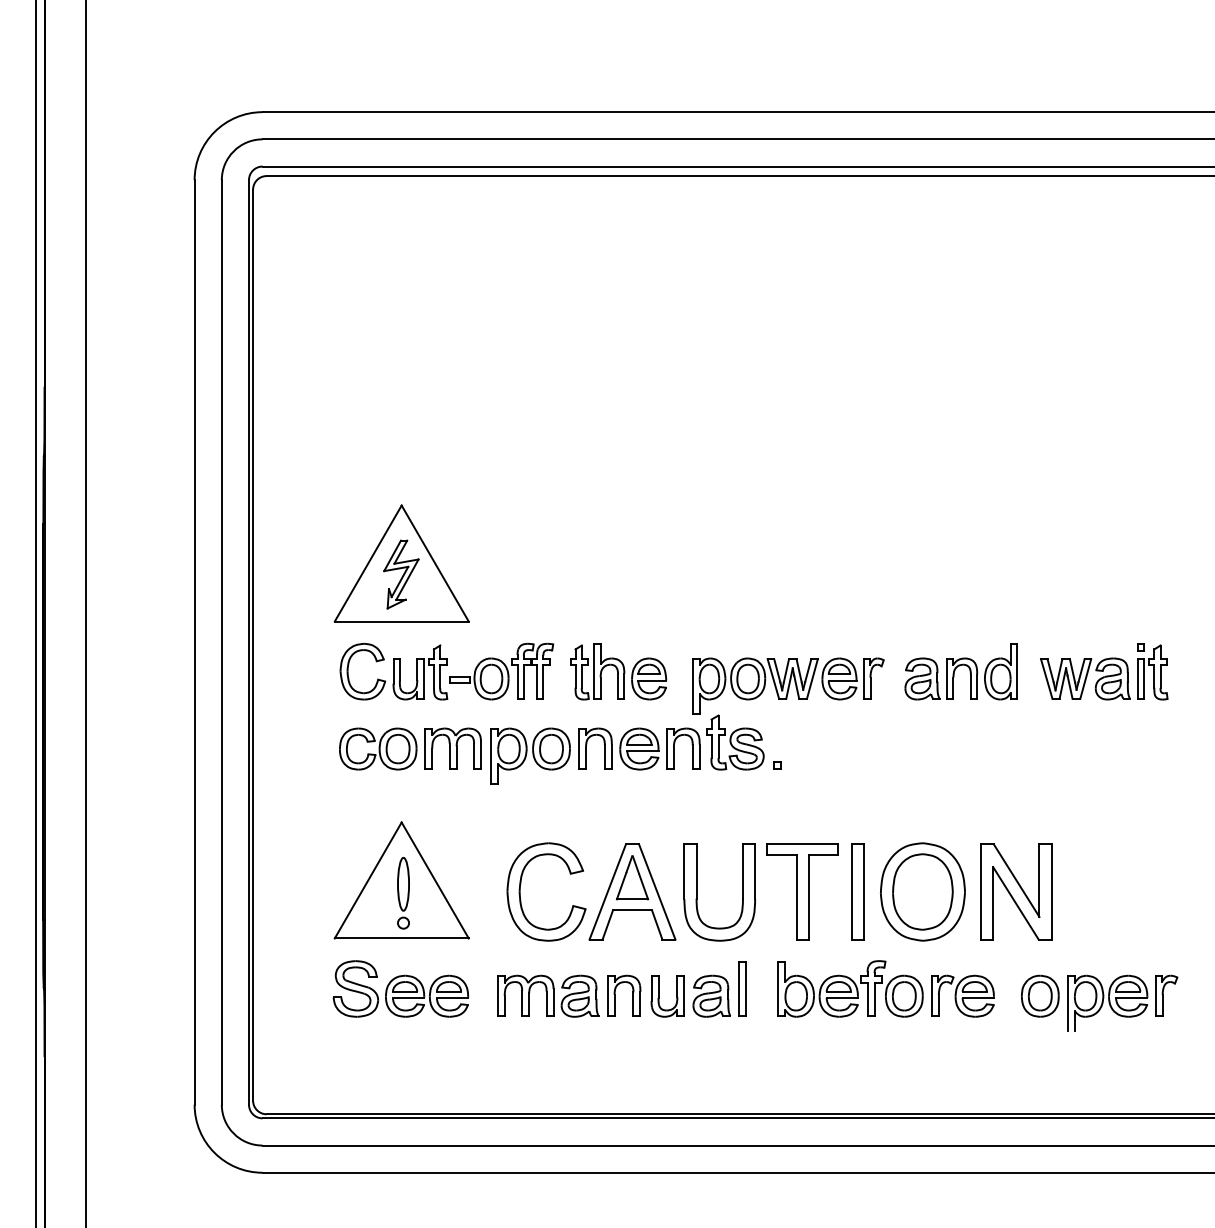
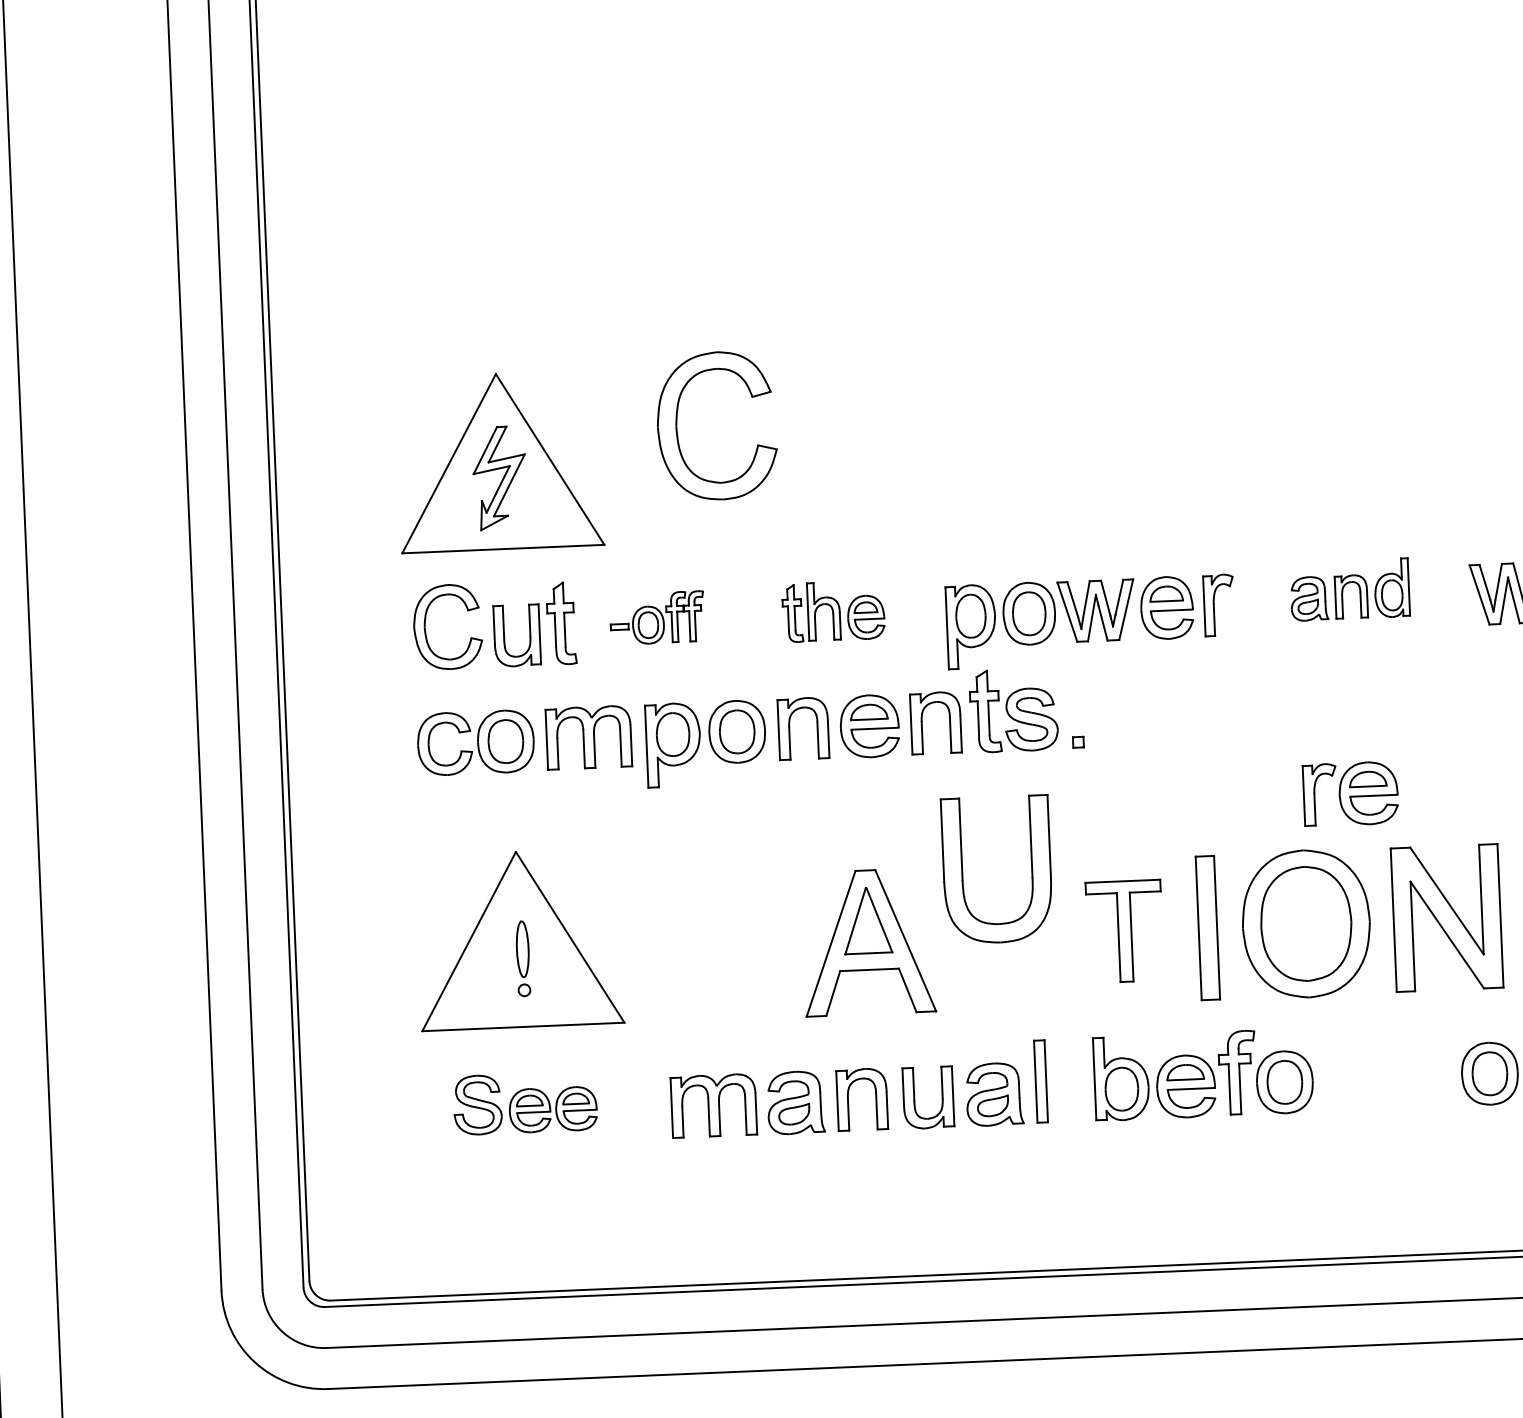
part: (501, 671) -> (656, 618), size x0.6
part: (618, 671) -> (833, 610), size x0.7
part: (960, 671) -> (1349, 589), size x0.7
part: (521, 884) -> (678, 416), moved
part: (802, 891) -> (1124, 930), size x0.7
part: (697, 892) -> (963, 871), moved
part: (403, 893) -> (523, 959), size x0.7
part: (400, 988) -> (524, 1102), size x0.7
part: (962, 995) -> (1350, 792), moved

